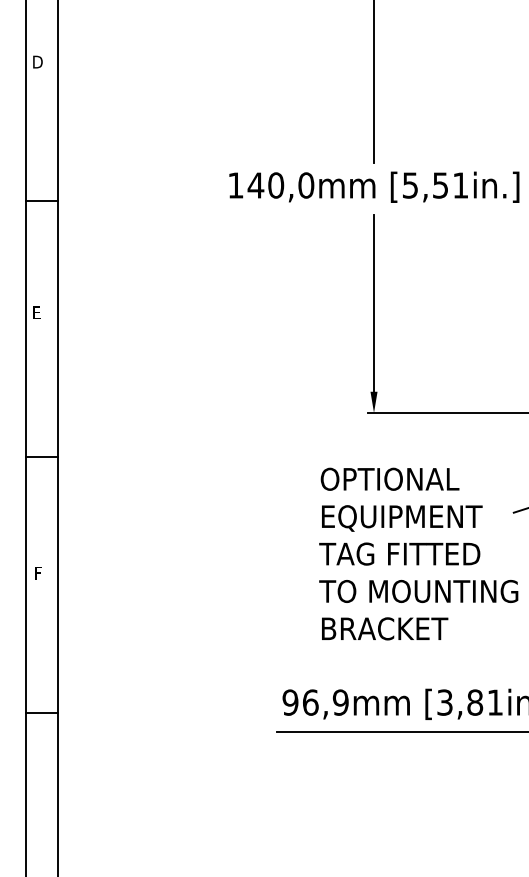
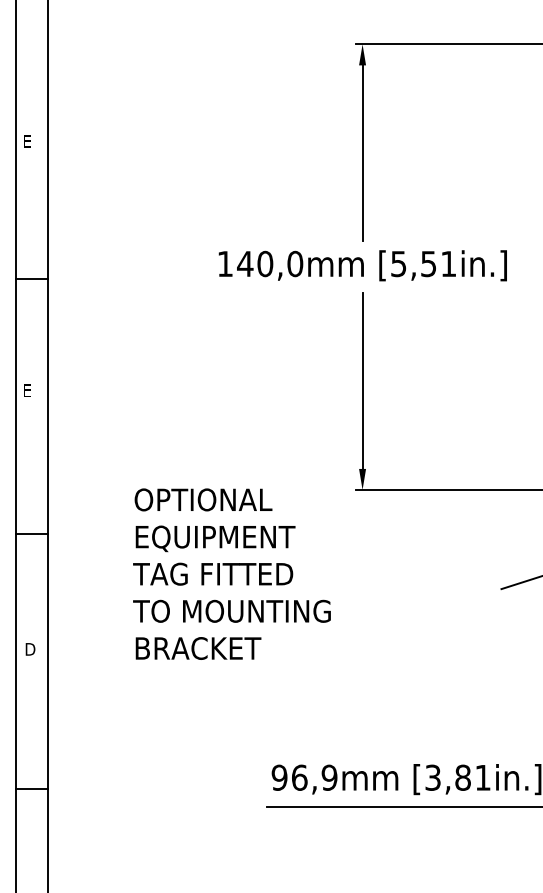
text: (37, 62) -> (28, 141), D -> E
text: (418, 553) -> (231, 573), moved
text: (39, 573) -> (30, 649), F -> D

